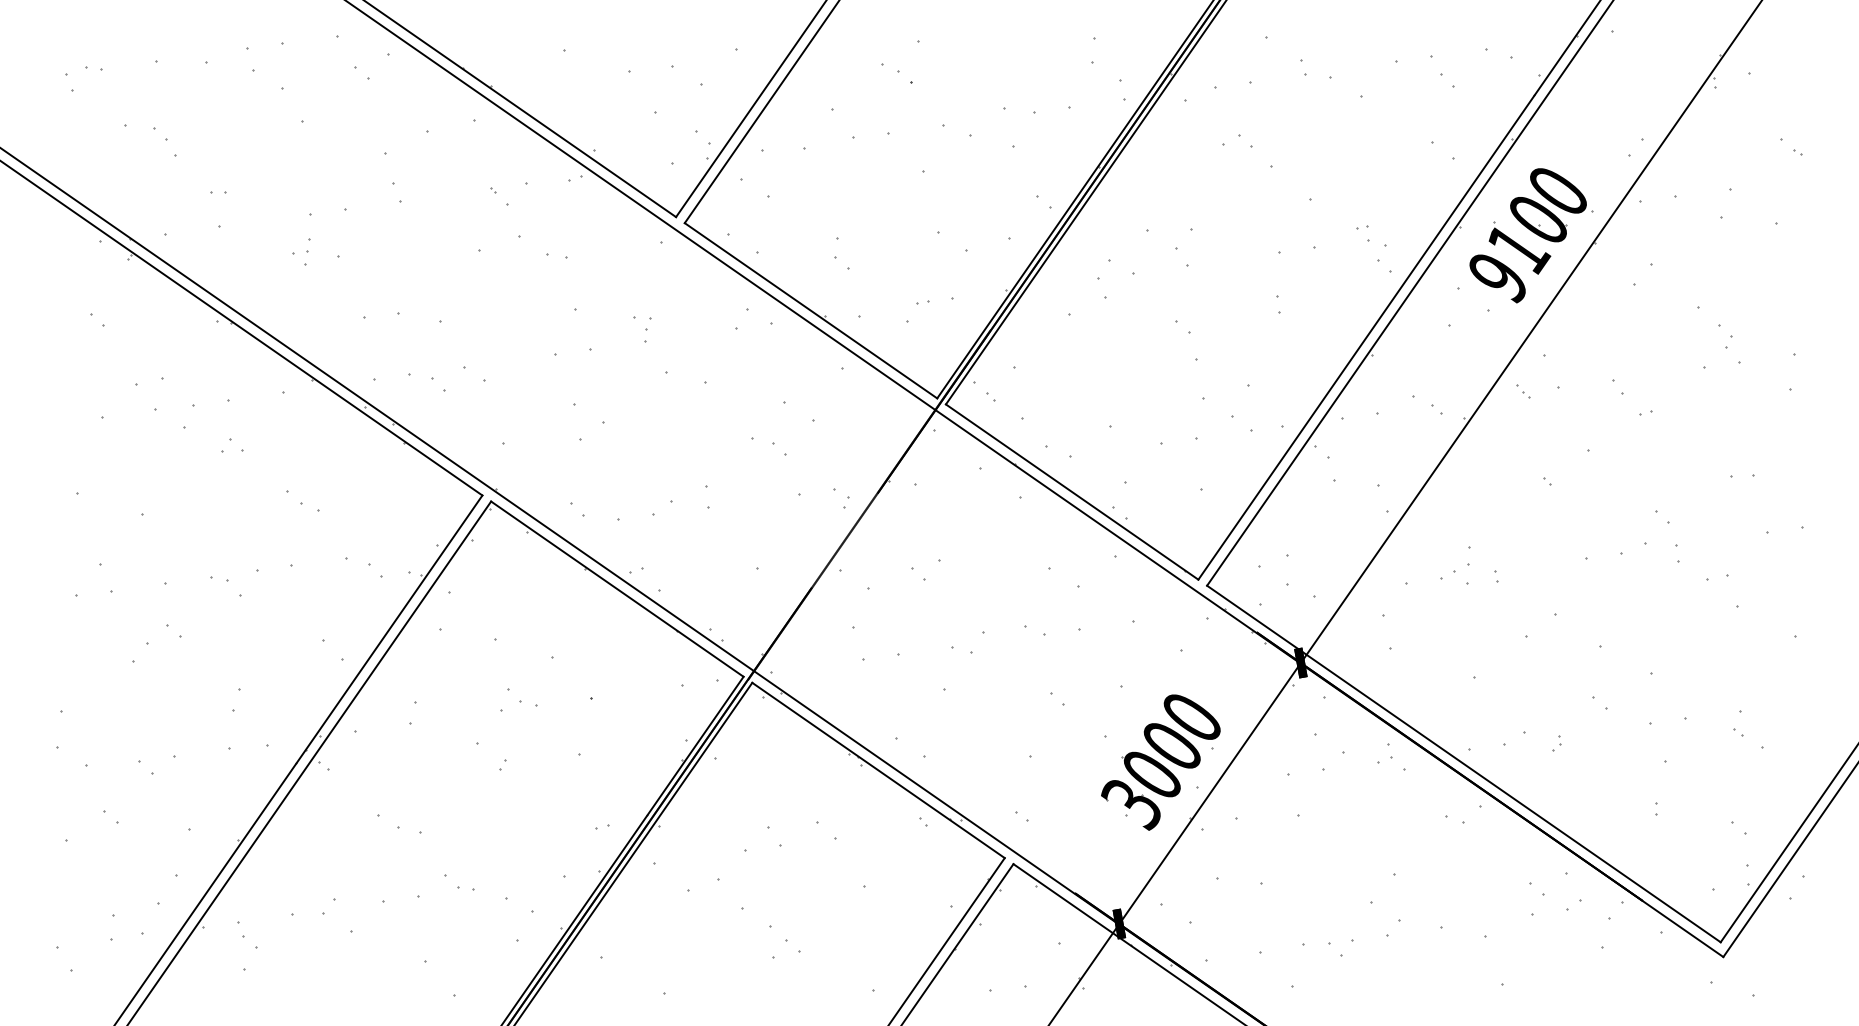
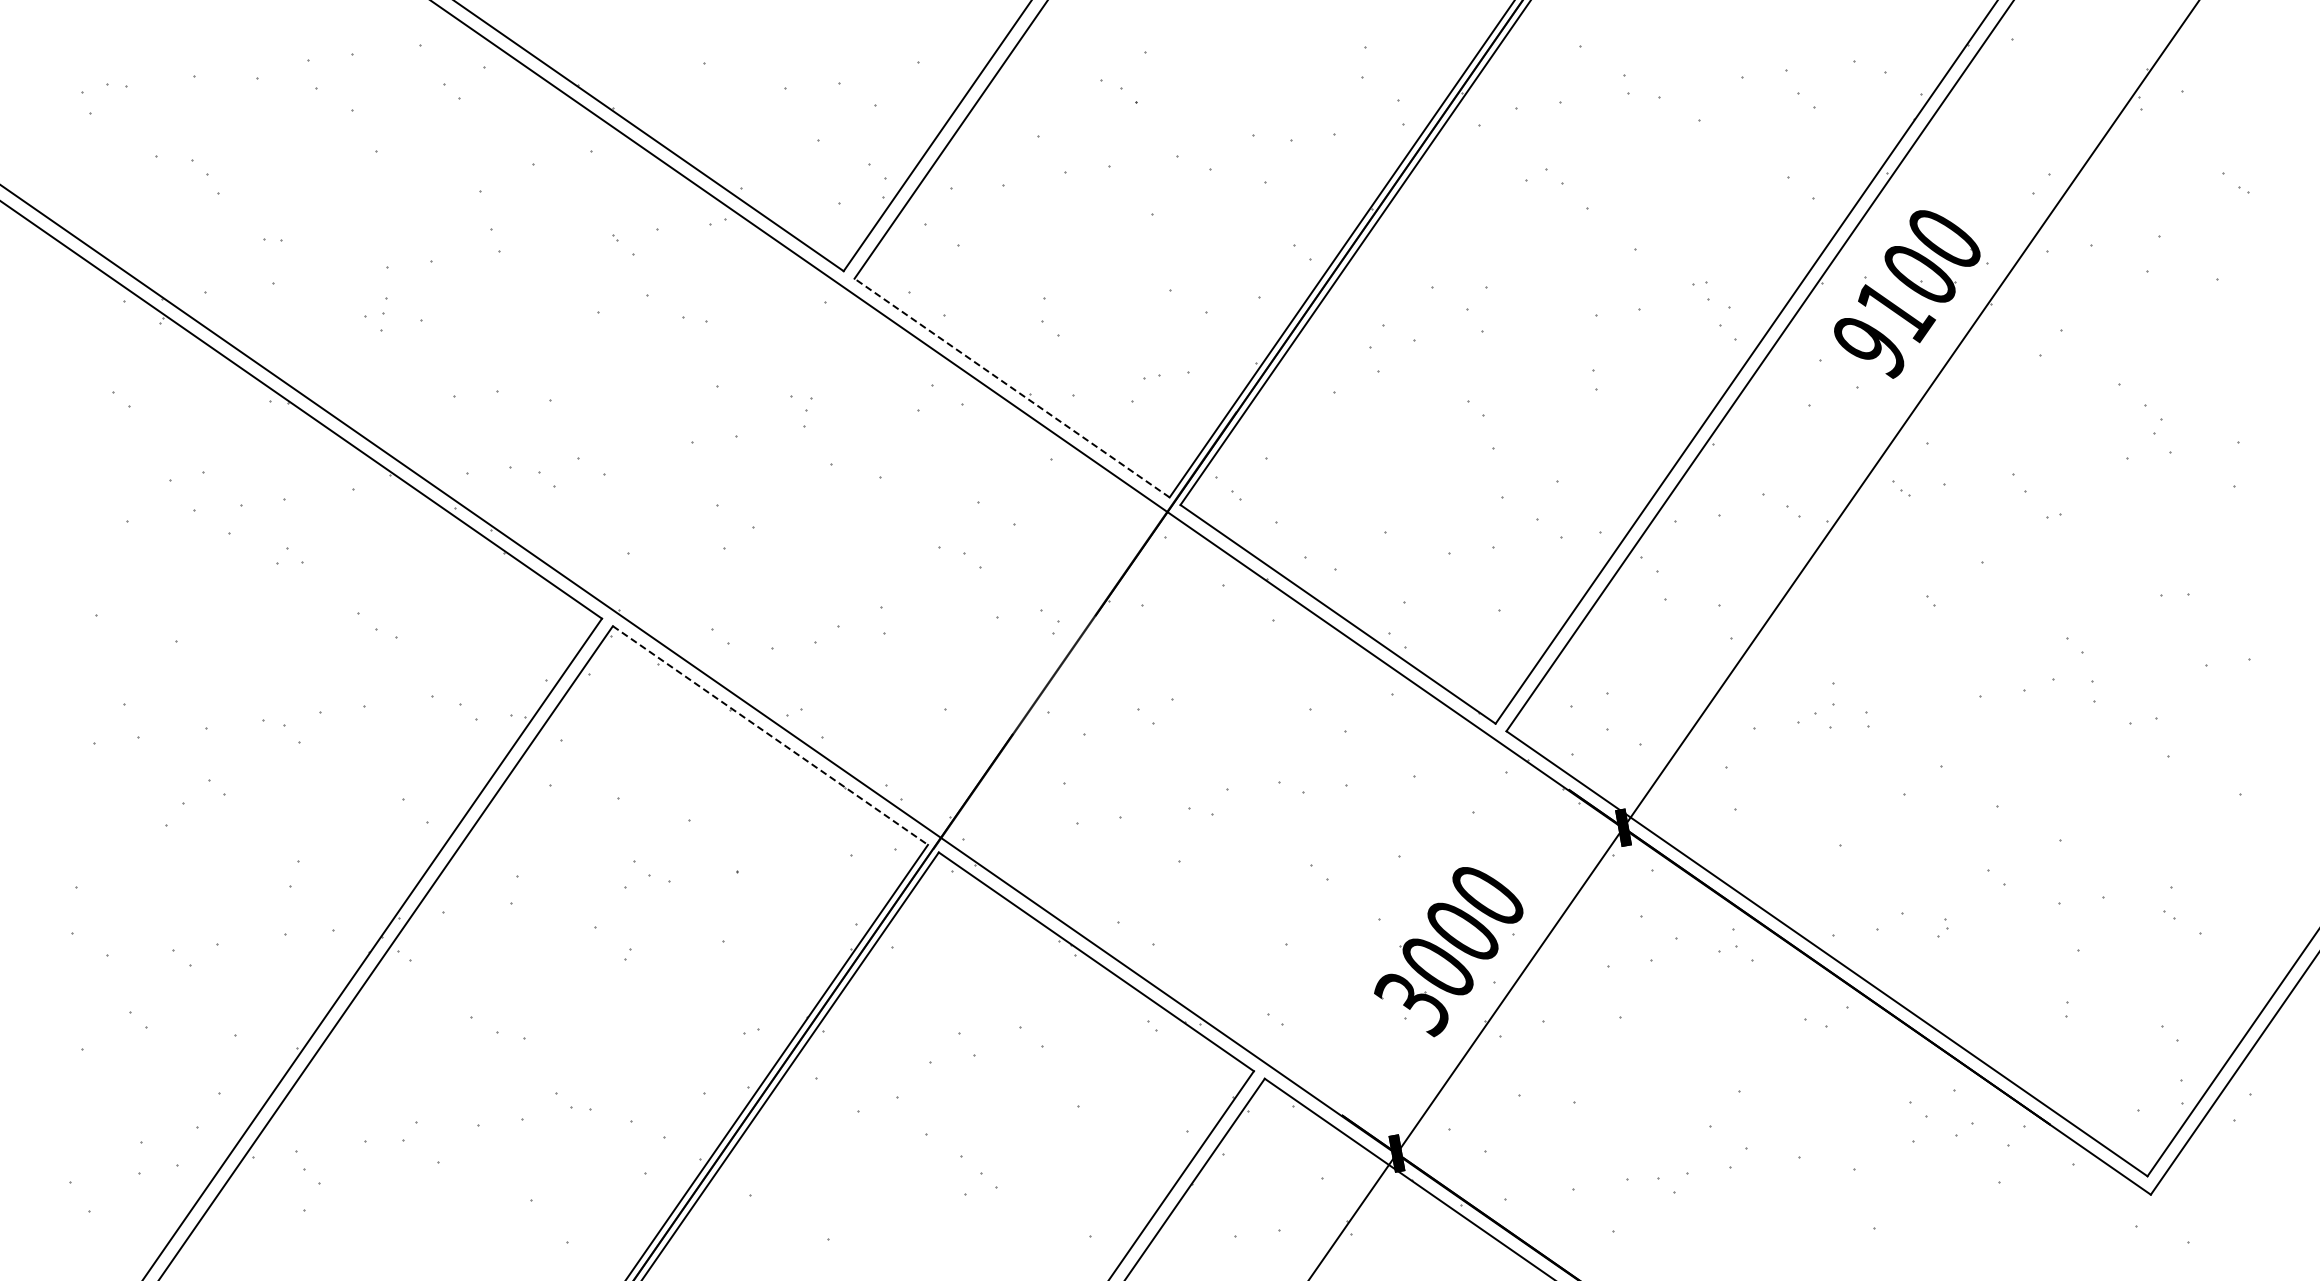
line: (811, 311) -> (1012, 388), solid -> dashed
line: (617, 589) -> (770, 735), solid -> dashed

